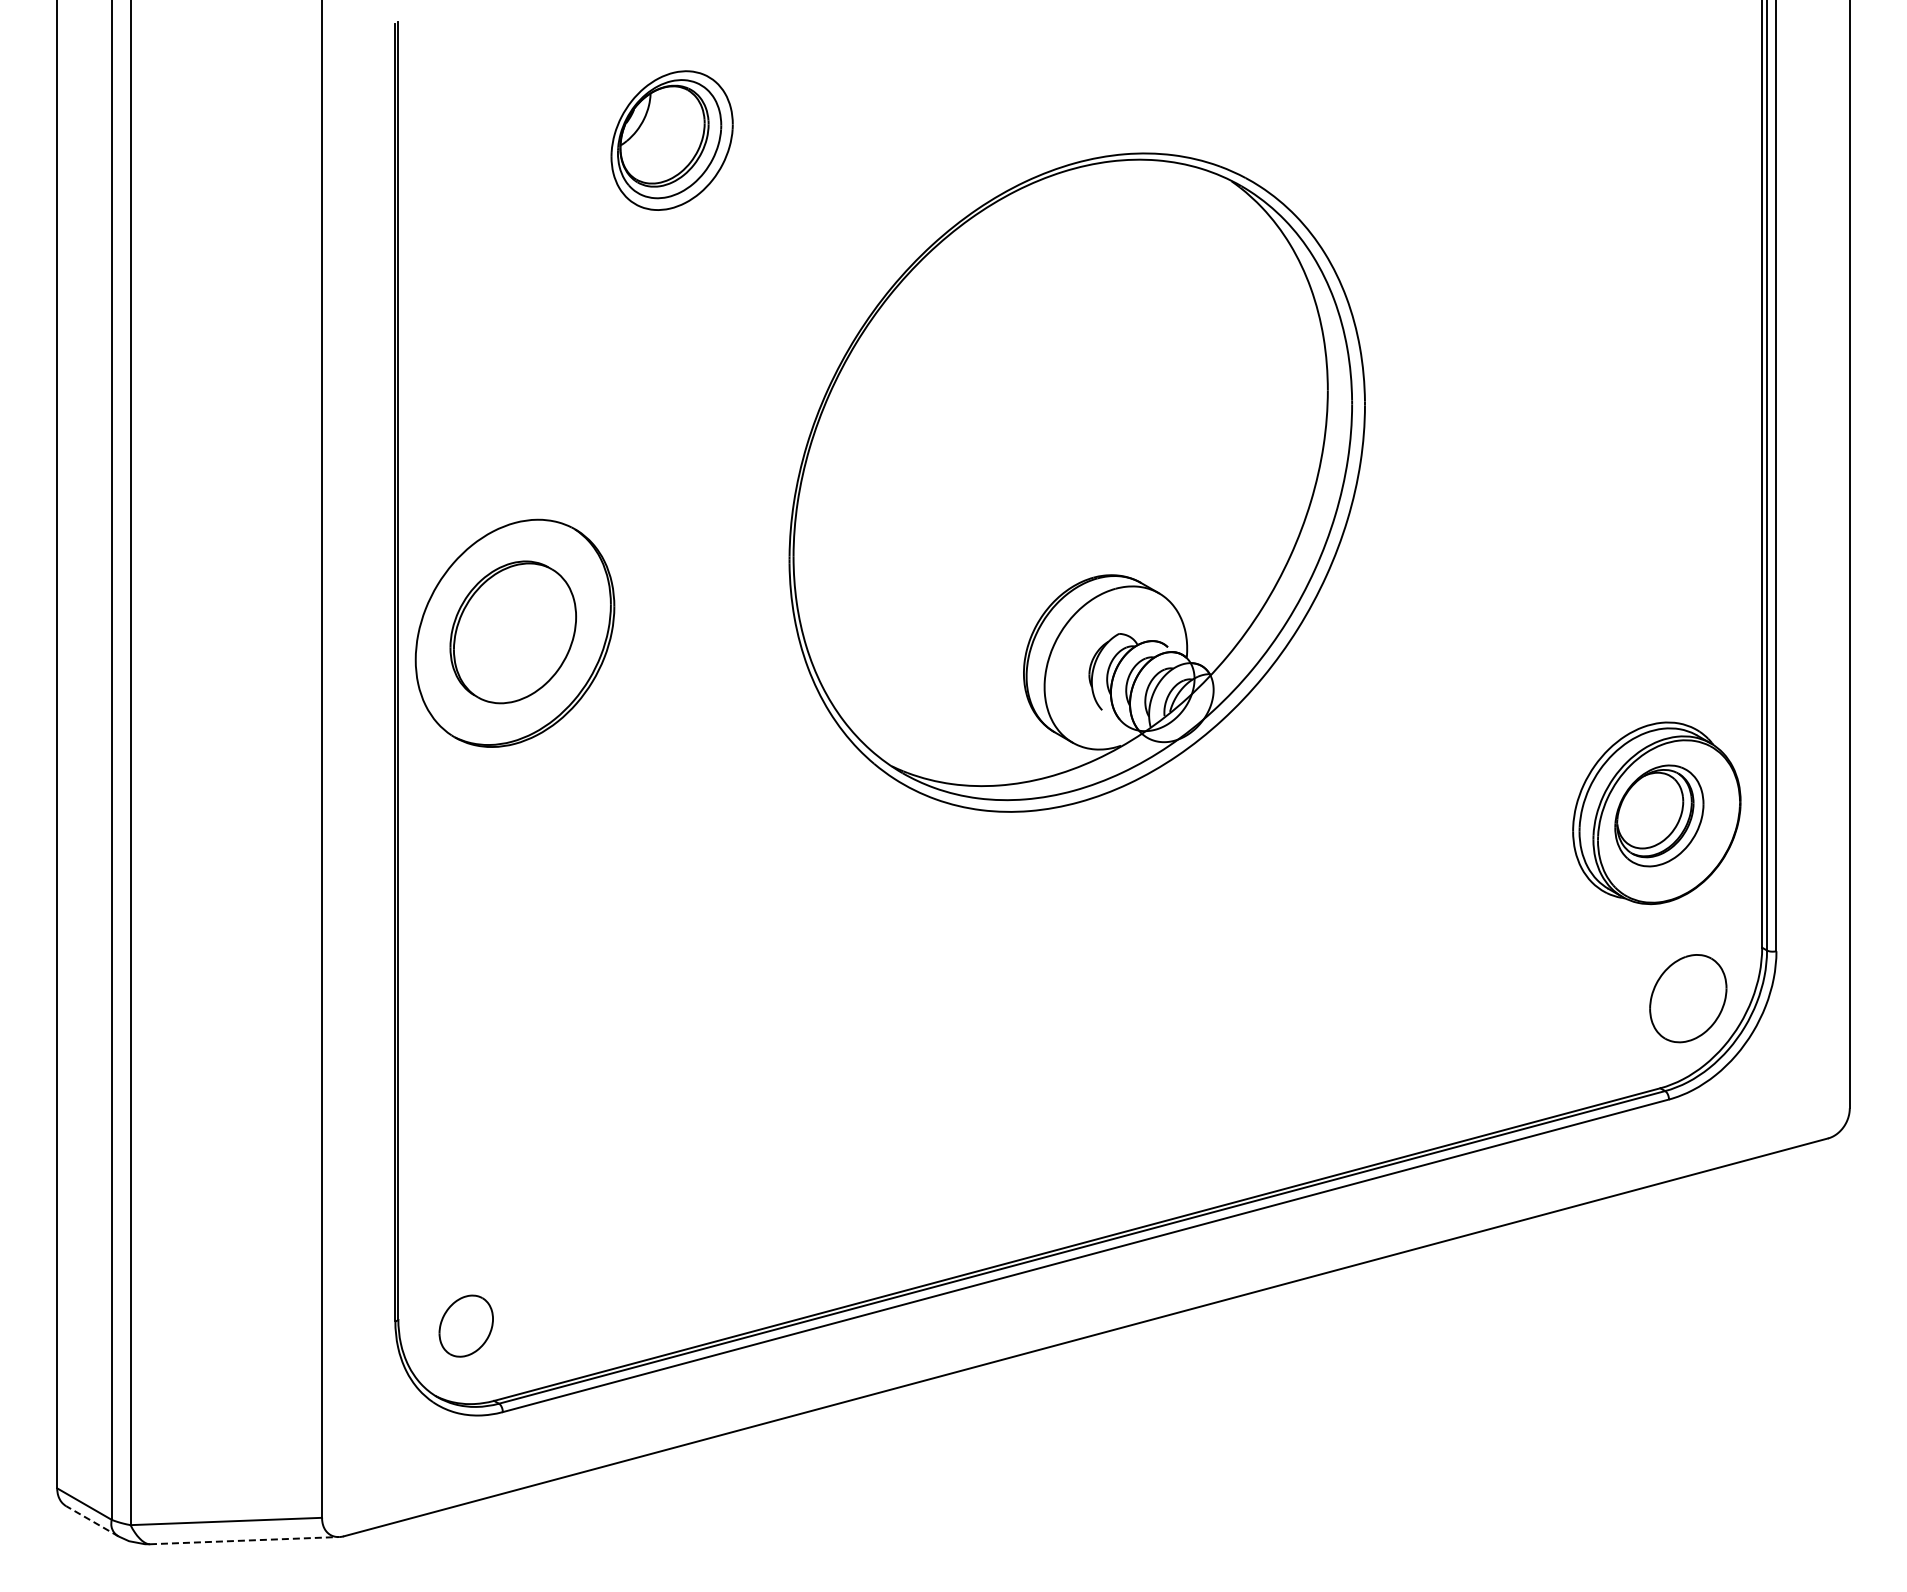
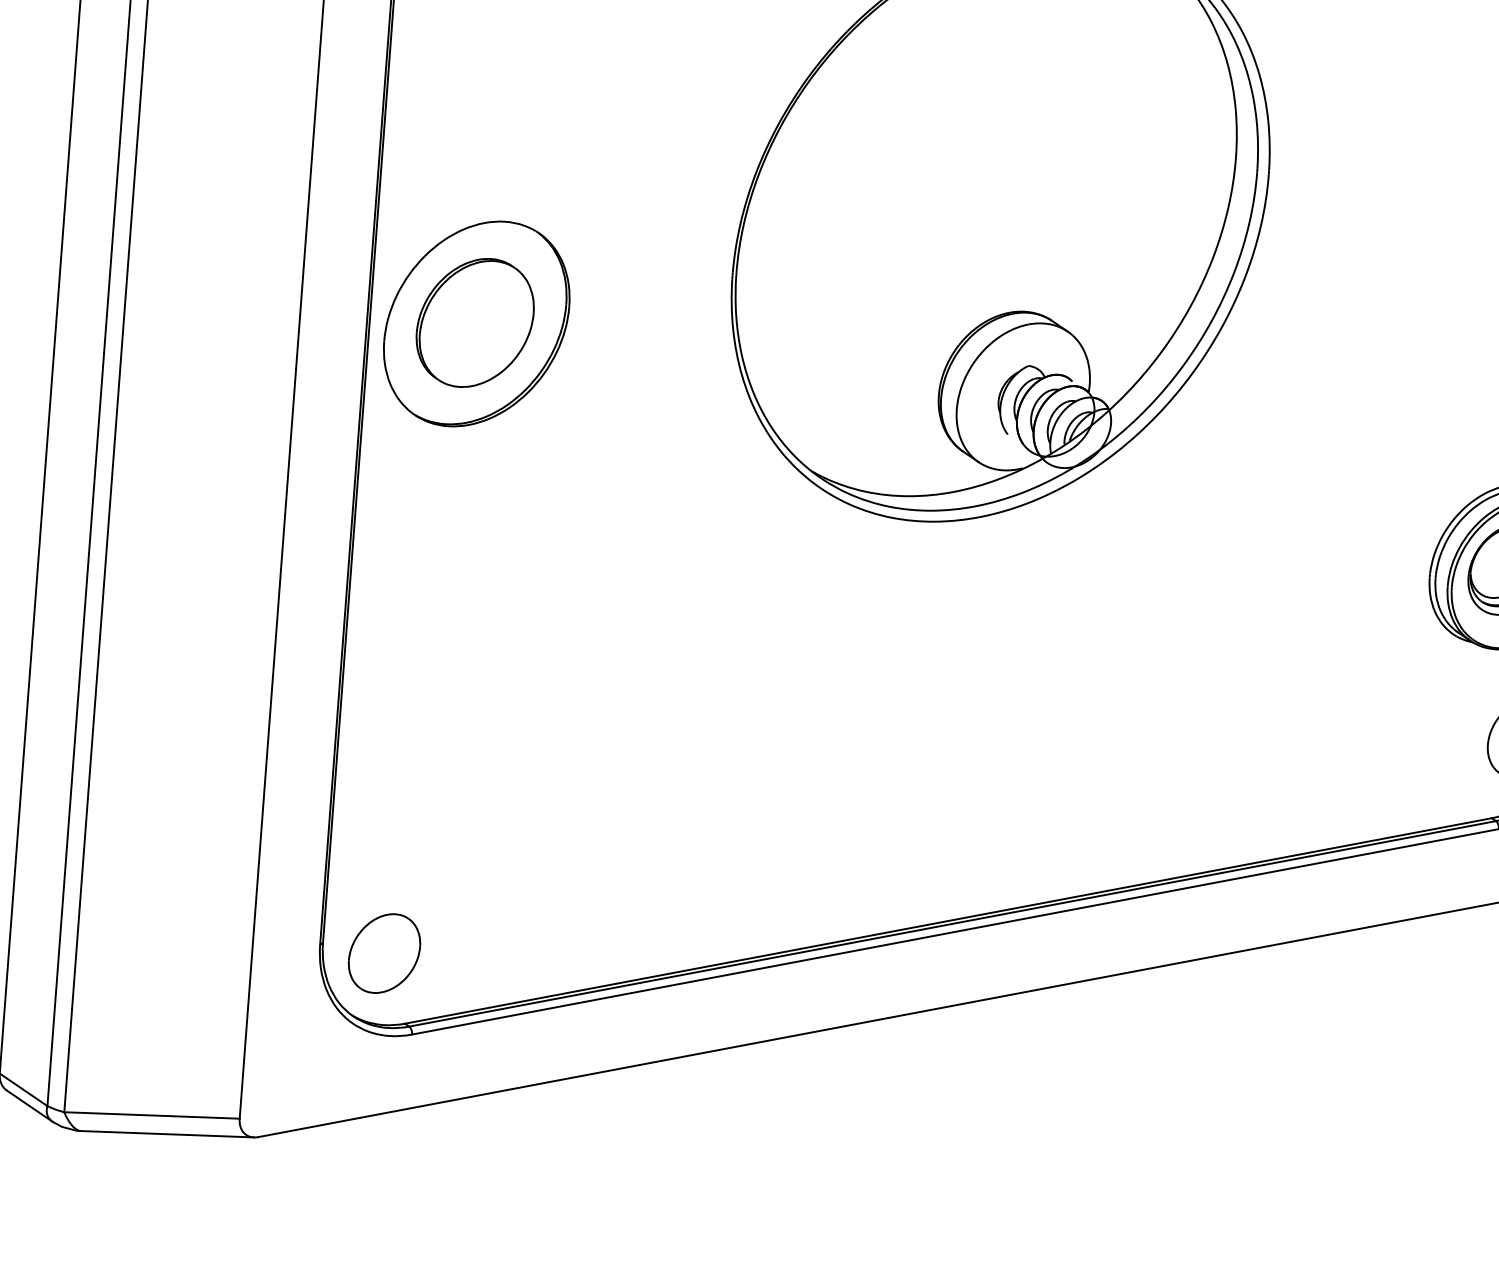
part: (466, 1325) -> (384, 952), size x1.43
line: (92, 1521) -> (29, 1106), dashed -> solid
line: (244, 1540) -> (167, 1134), dashed -> solid

